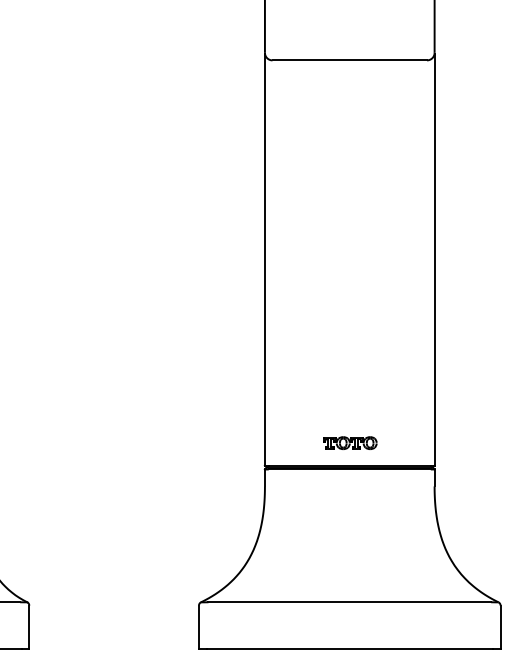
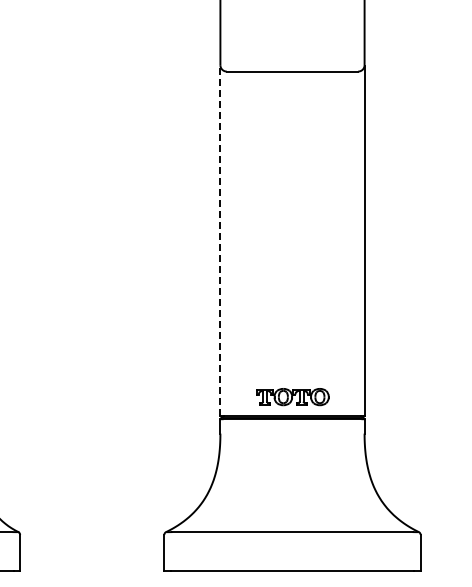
line: (265, 259) -> (220, 240), solid -> dashed
part: (349, 442) -> (292, 396), size x1.6

